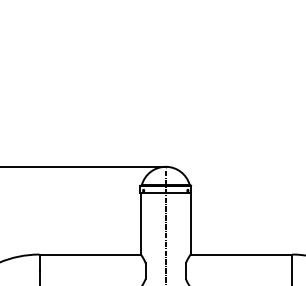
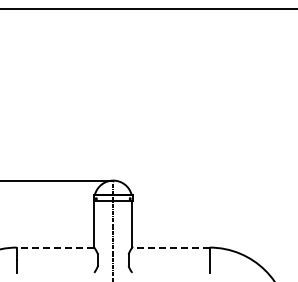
line: (90, 254) -> (55, 247), solid -> dashed
line: (240, 254) -> (170, 247), solid -> dashed

